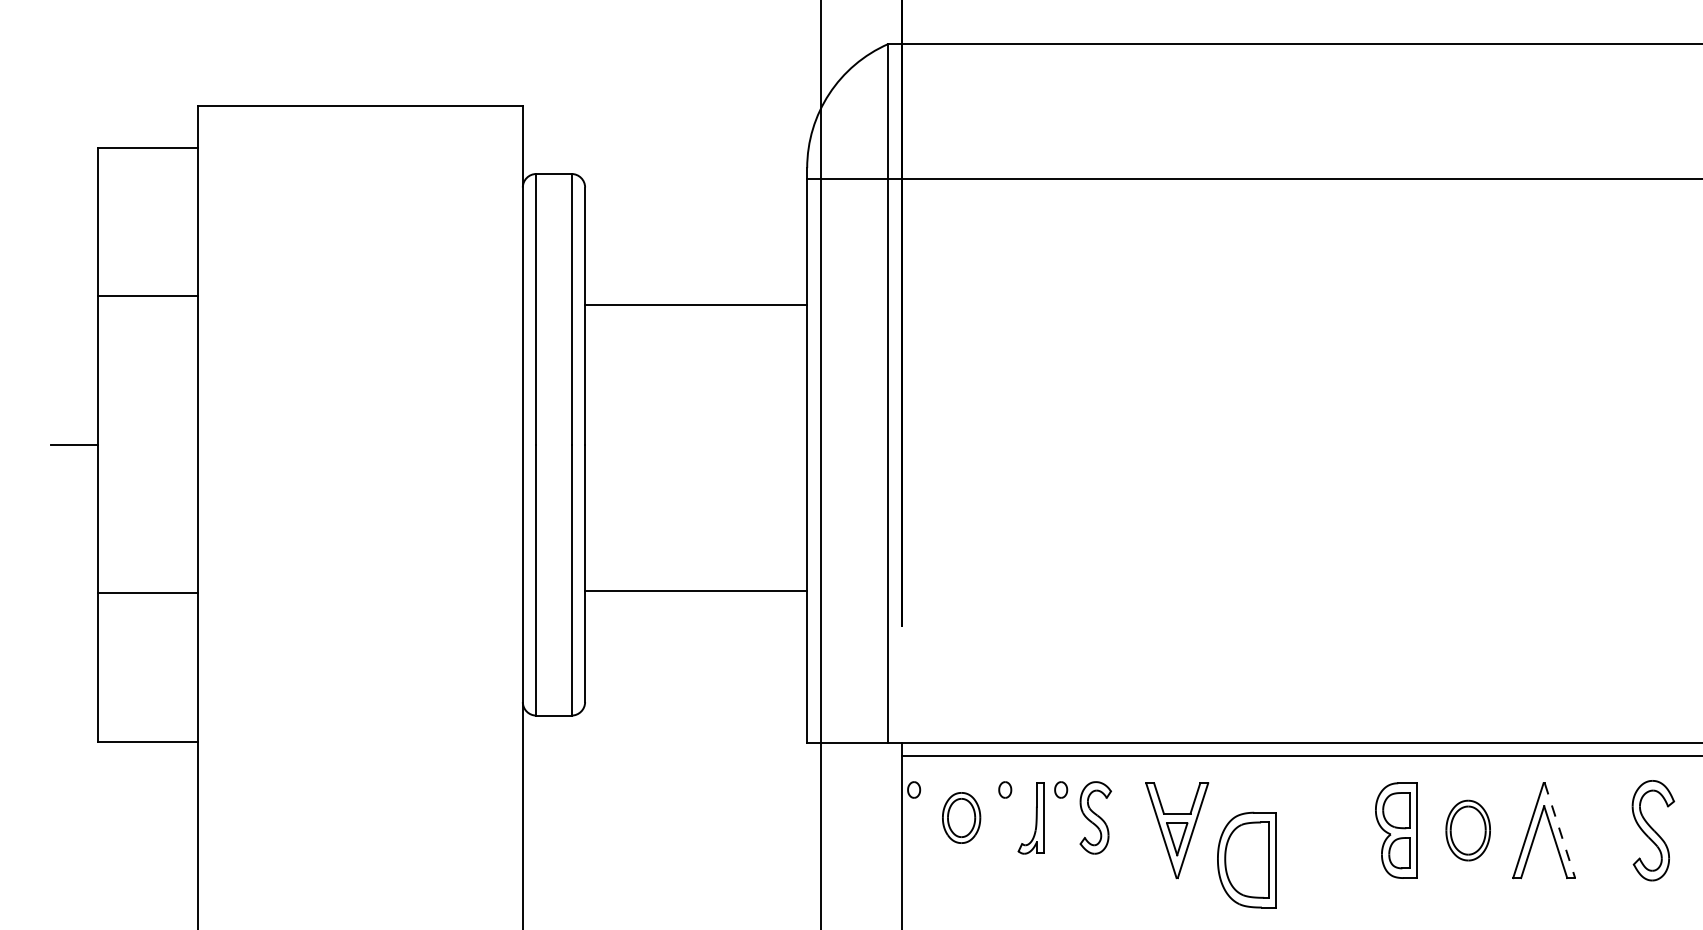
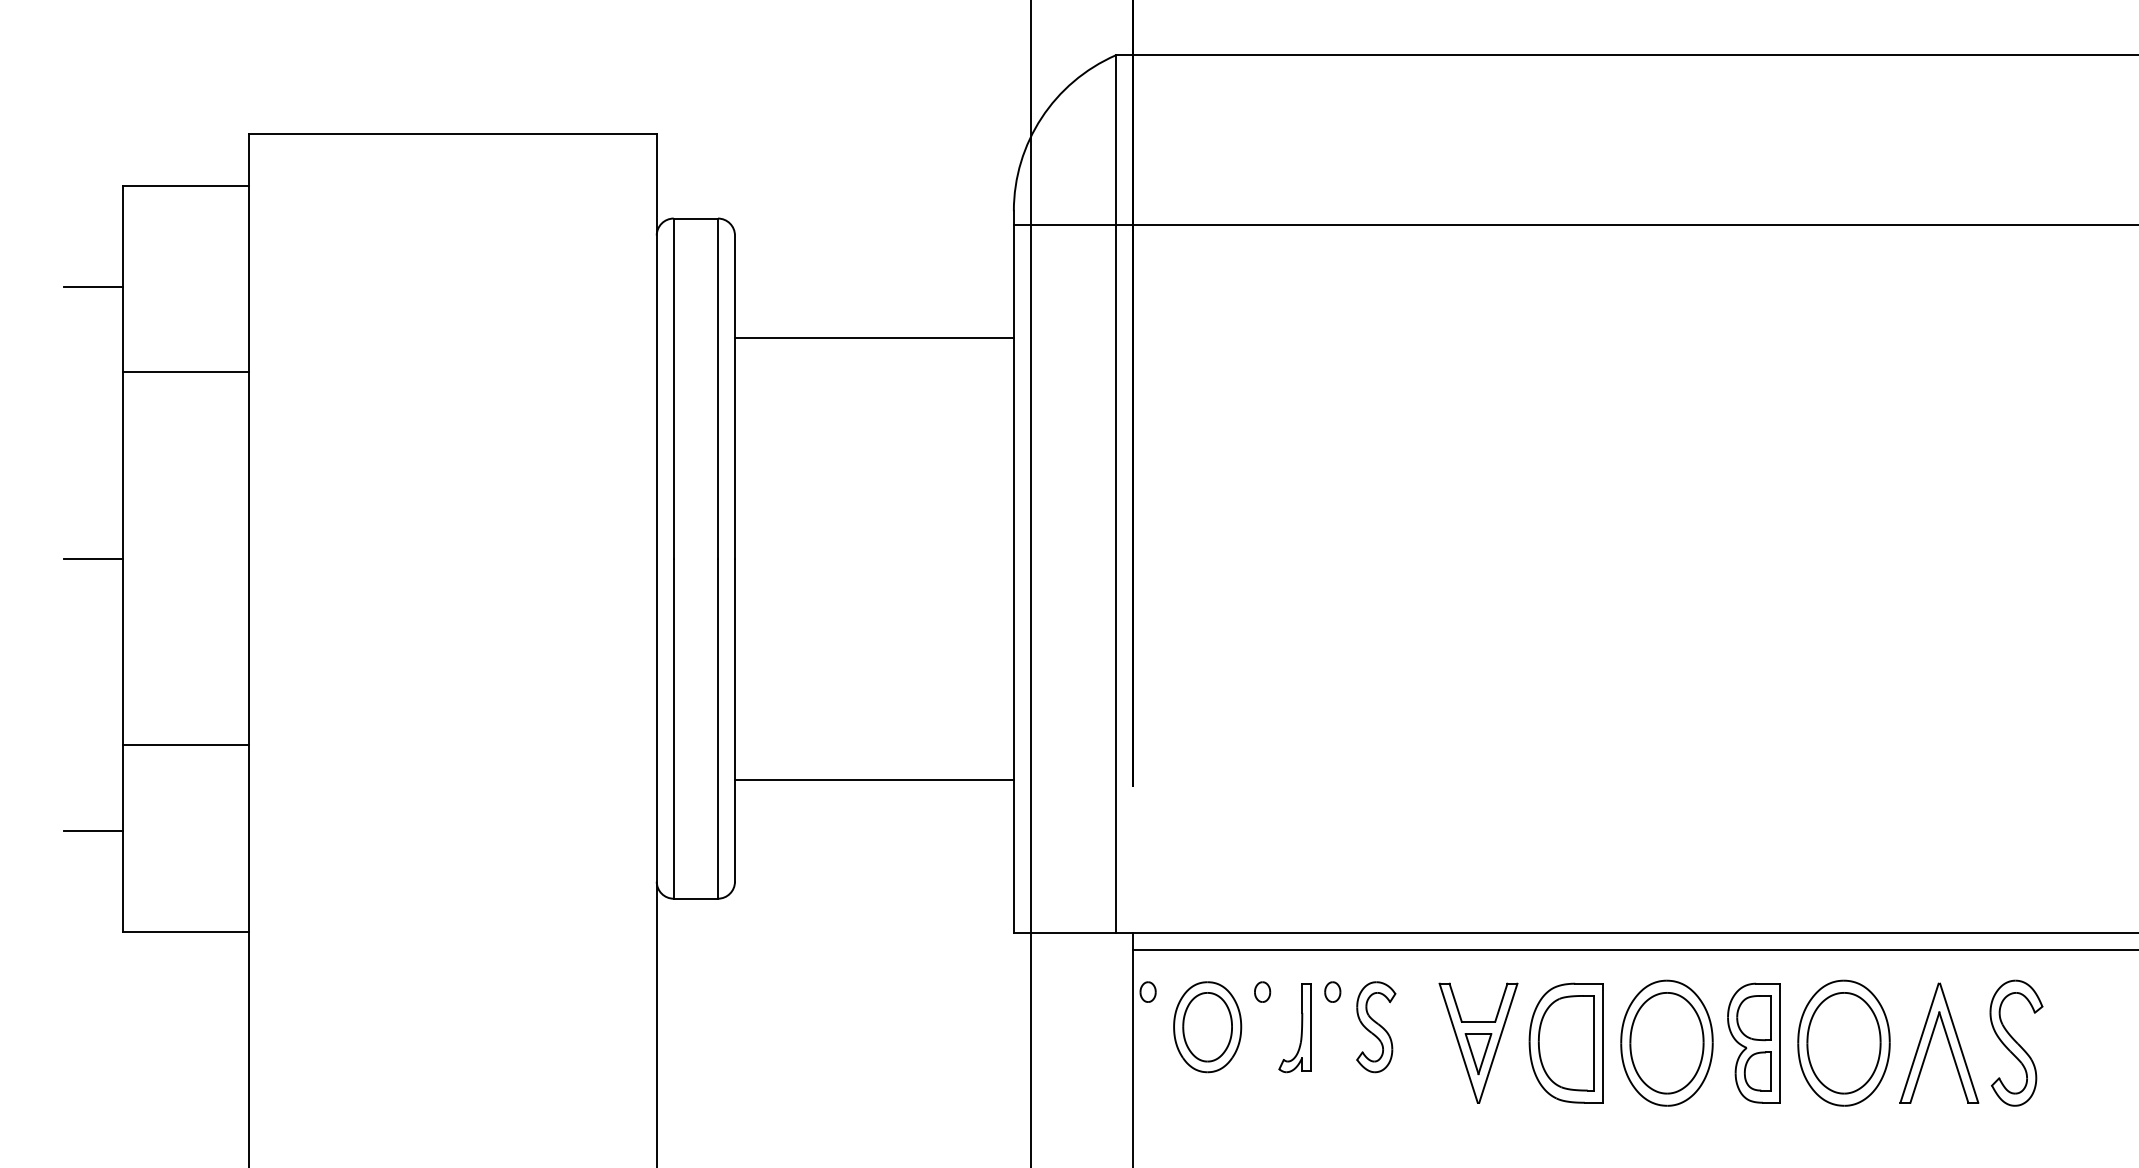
line: (74, 228) -> (93, 286), added
line: (695, 304) -> (873, 337), moved
line: (695, 590) -> (873, 779), moved
line: (74, 661) -> (93, 830), added
part: (961, 818) -> (1207, 1027), size x1.43
part: (1326, 830) -> (1666, 1042), added
part: (1467, 830) -> (1843, 1042), size x1.67
line: (1560, 830) -> (1959, 1043), dashed -> solid
part: (1653, 830) -> (2016, 1042), moved
part: (1246, 859) -> (1565, 1042), moved

